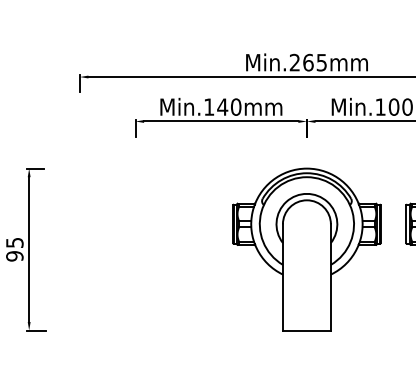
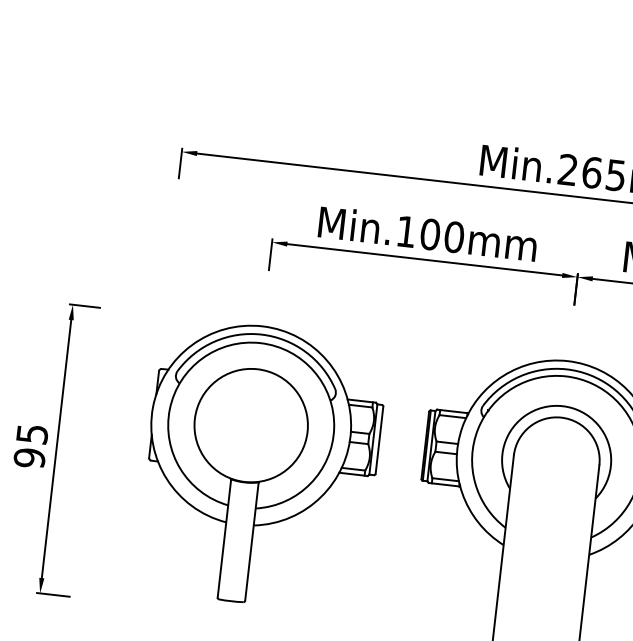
text: (222, 106) -> (430, 233), Min.140mm -> Min.100mm
part: (143, 245) -> (261, 464), added

